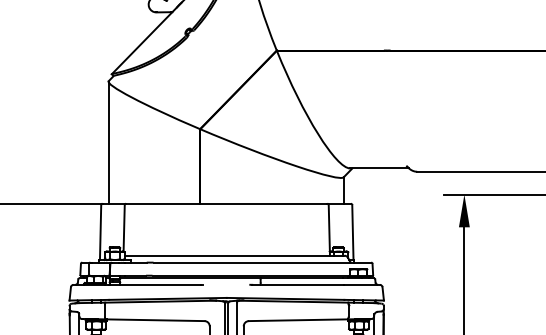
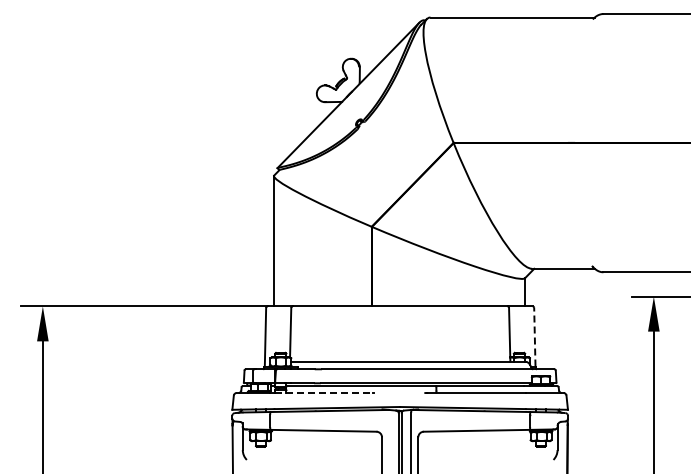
line: (352, 231) -> (534, 336), solid -> dashed
line: (155, 285) -> (324, 393), solid -> dashed

